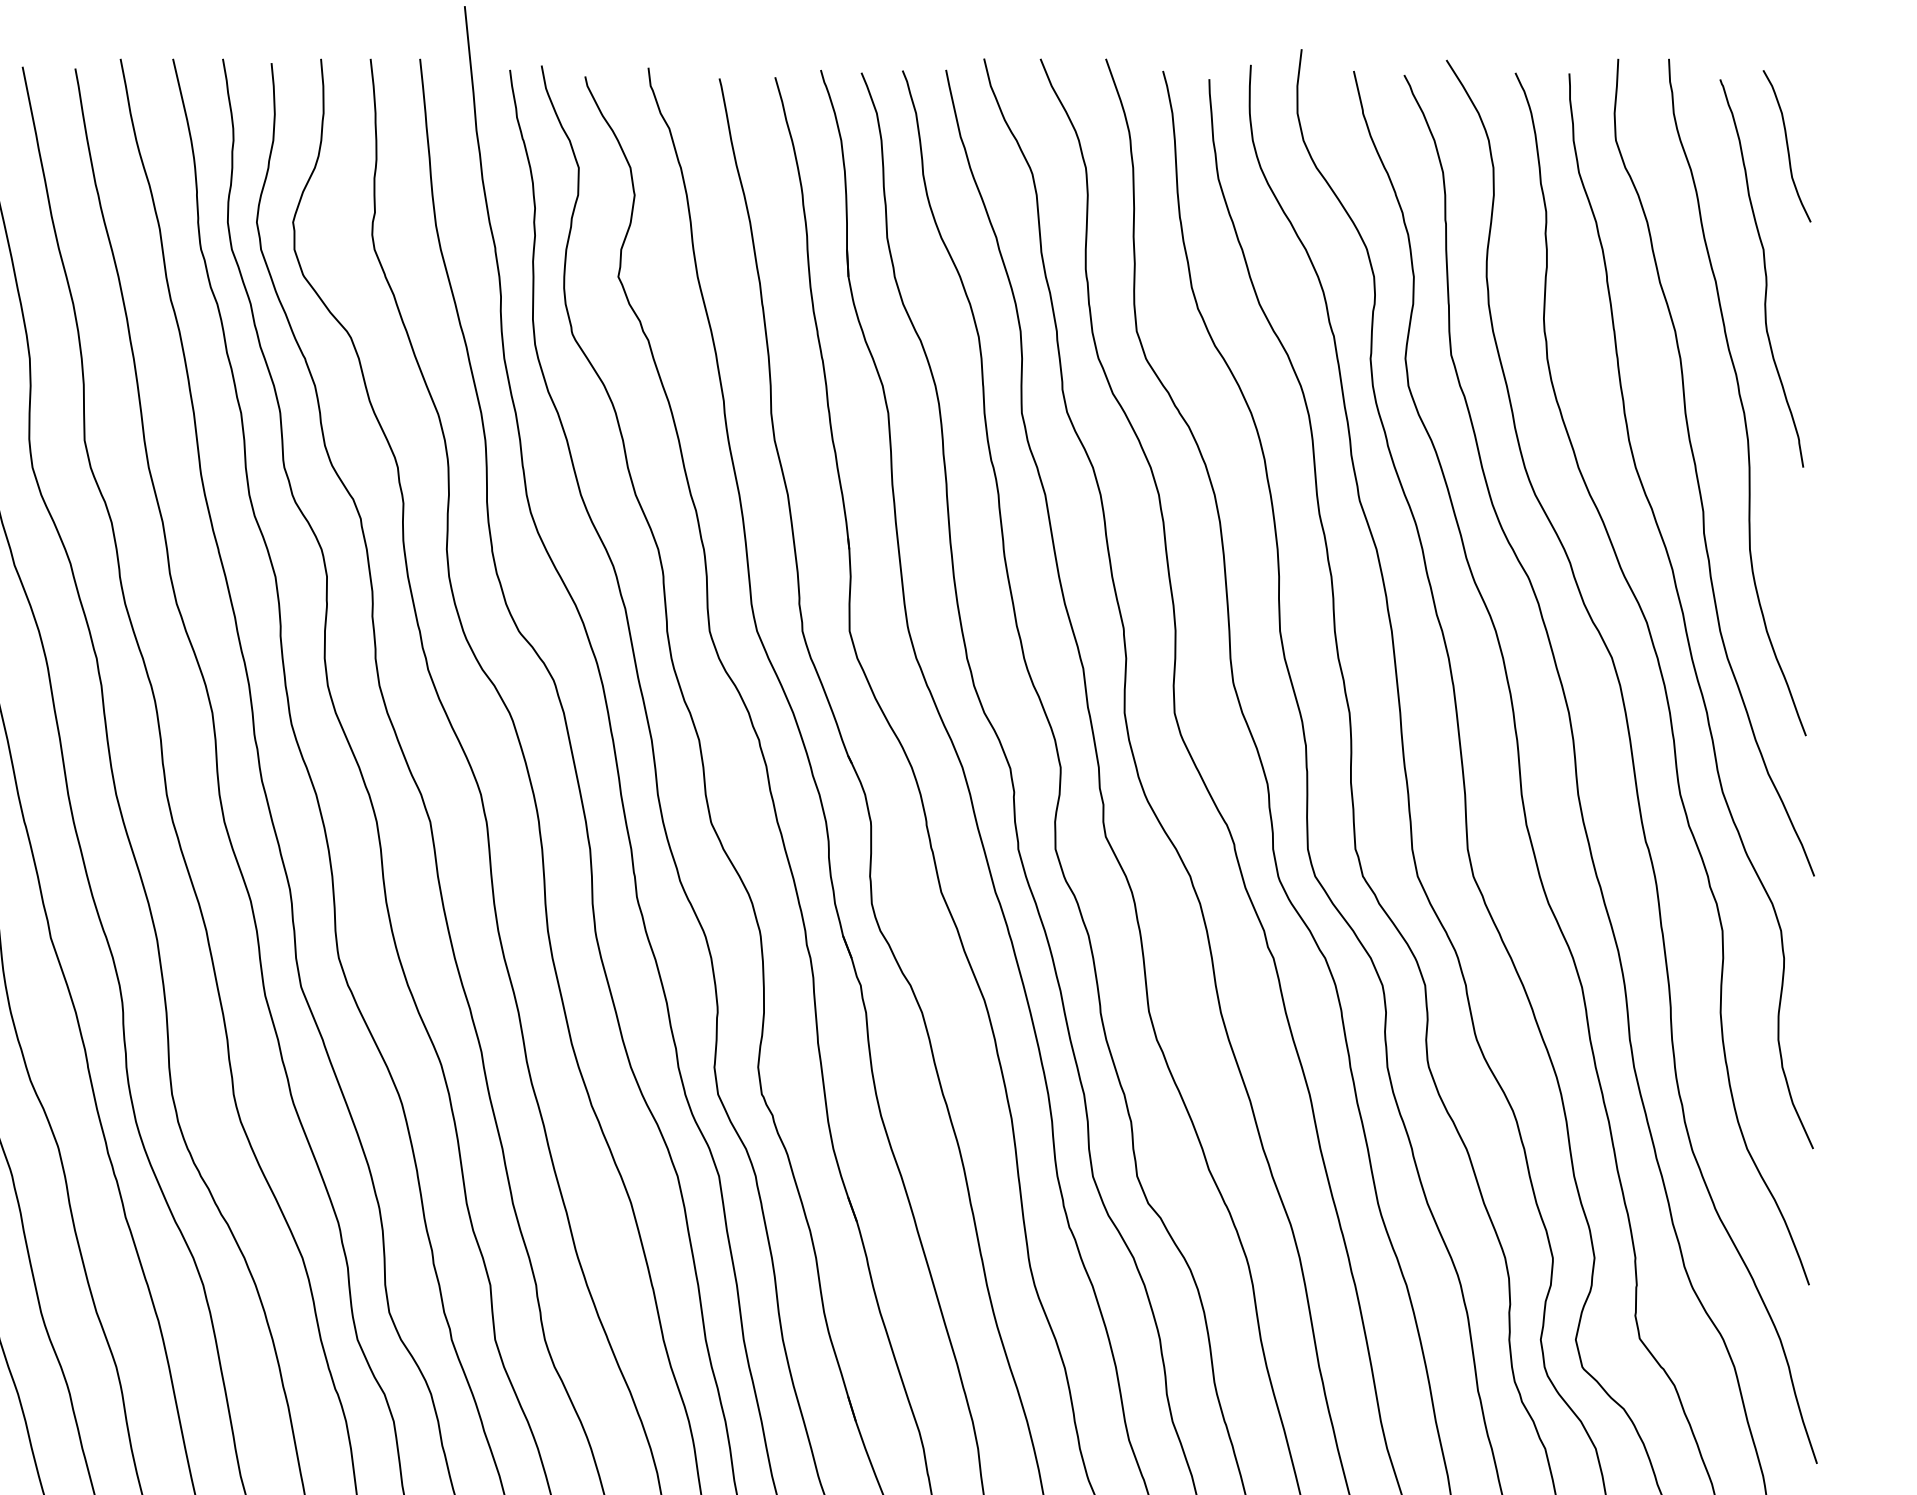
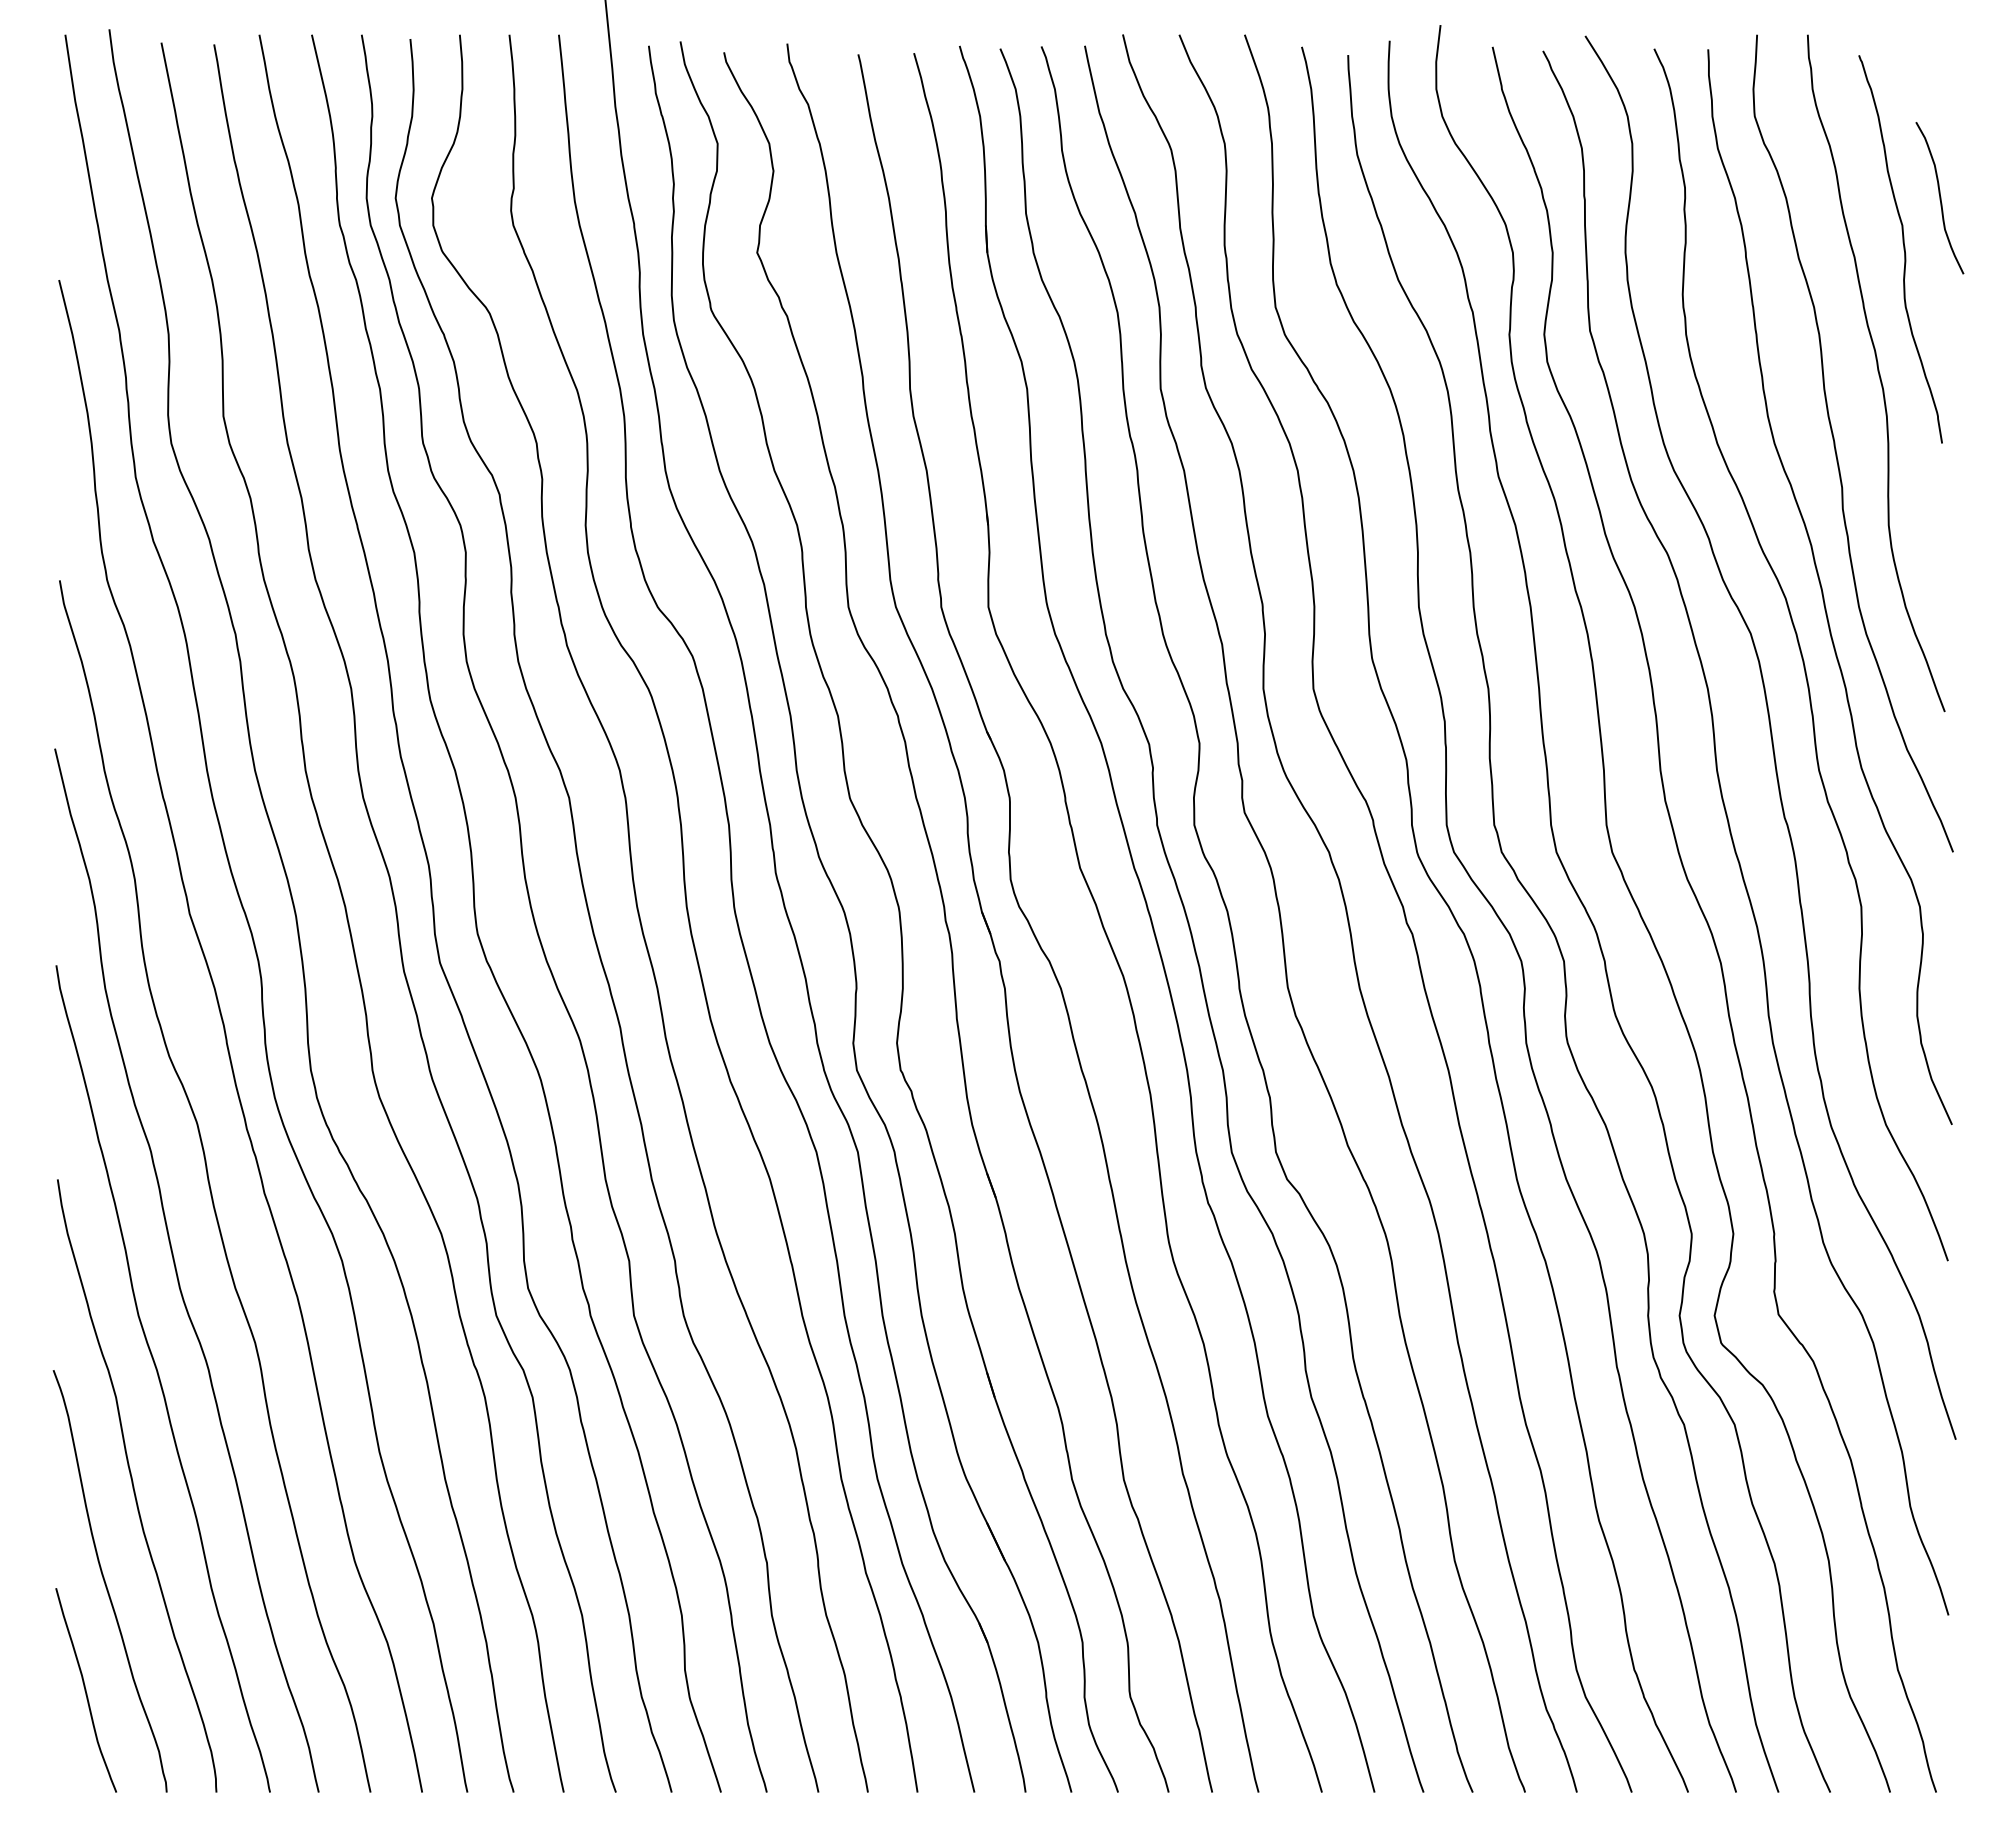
curve: (1786, 146) -> (1939, 198), moved

